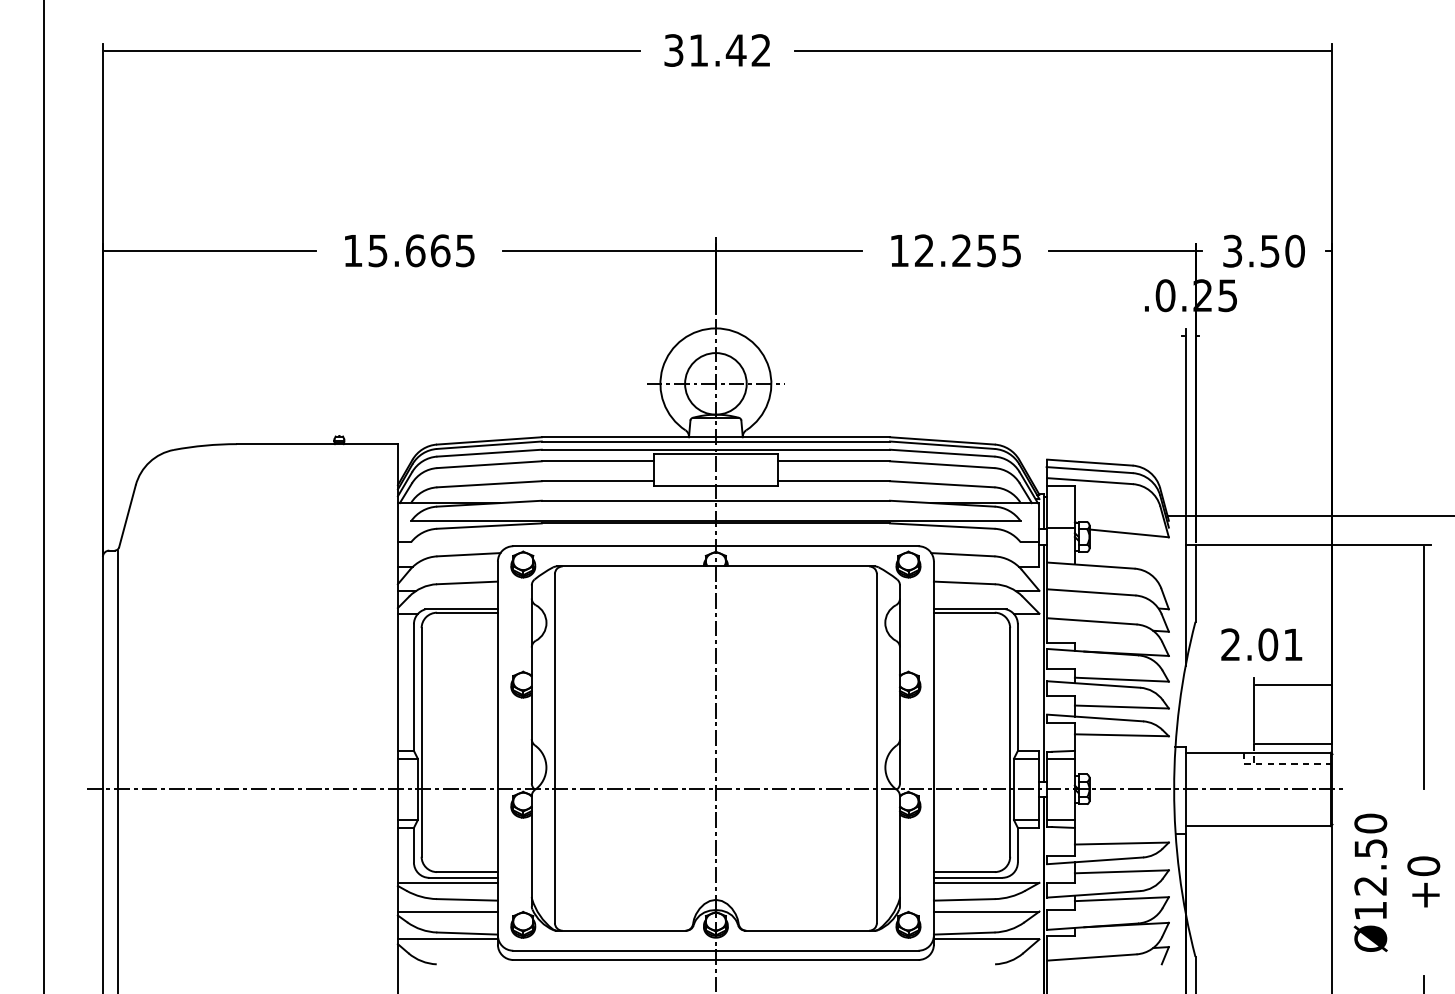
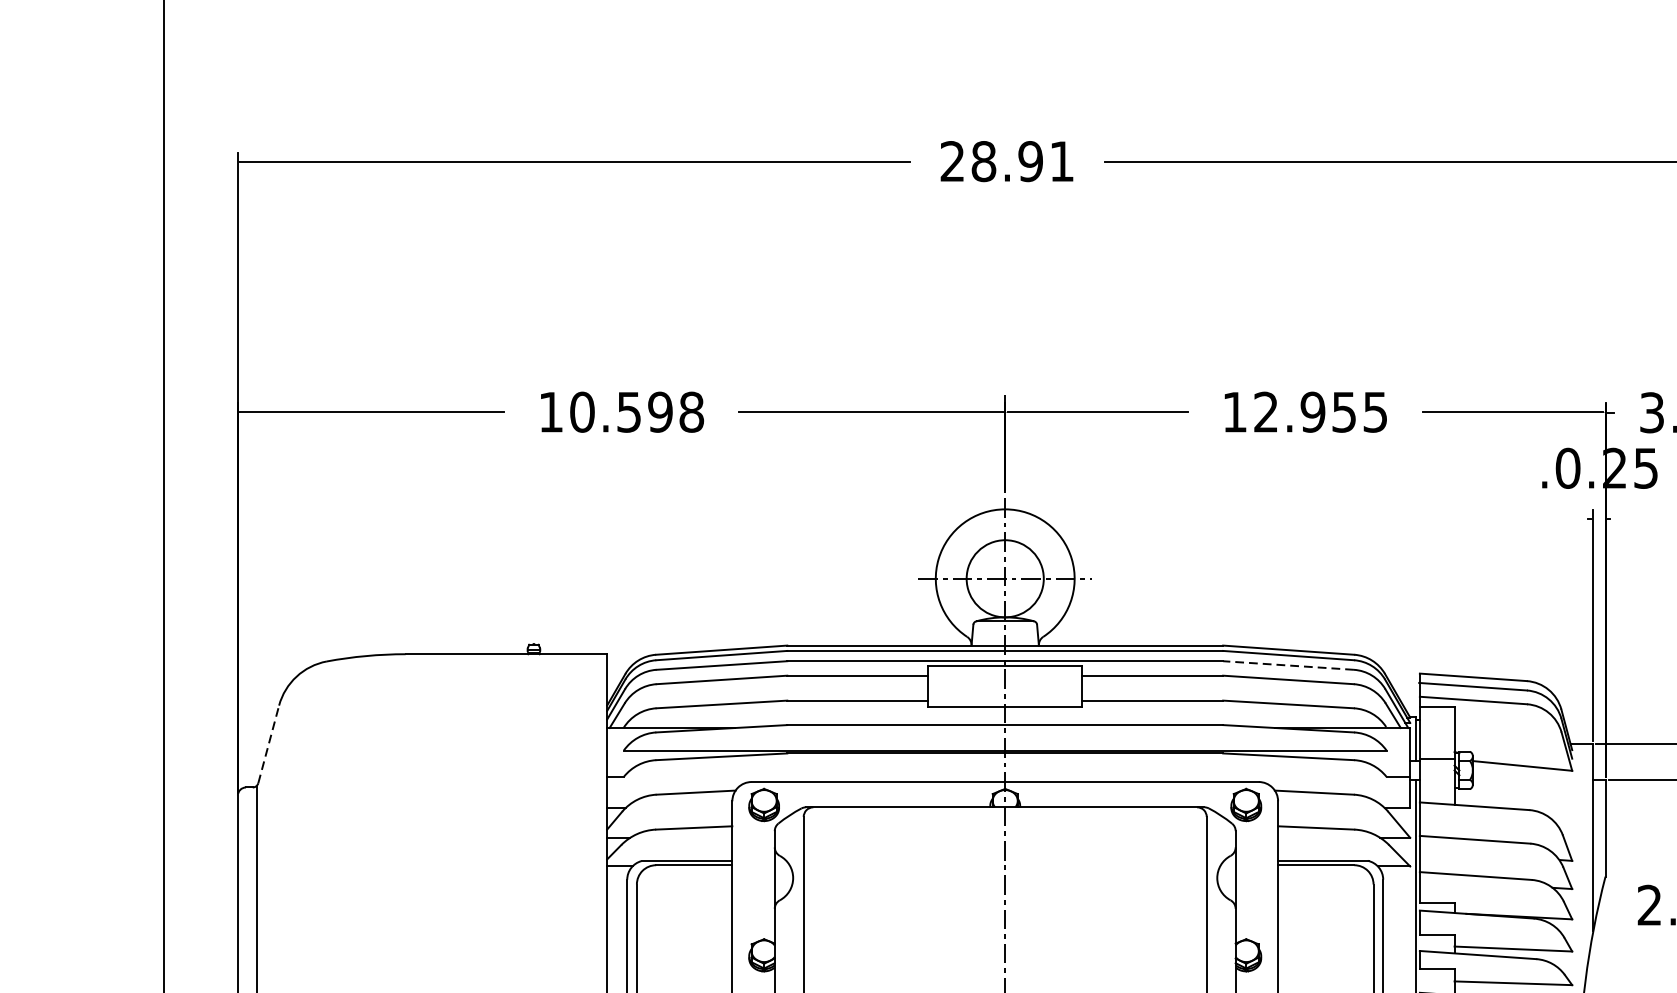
text: (717, 50) -> (1007, 161), 31.42 -> 28.91
text: (421, 250) -> (636, 411), 15.665 -> 10.598
text: (961, 250) -> (1312, 411), 12.255 -> 12.955
line: (941, 453) -> (1287, 665), solid -> dashed
line: (127, 515) -> (268, 743), solid -> dashed

